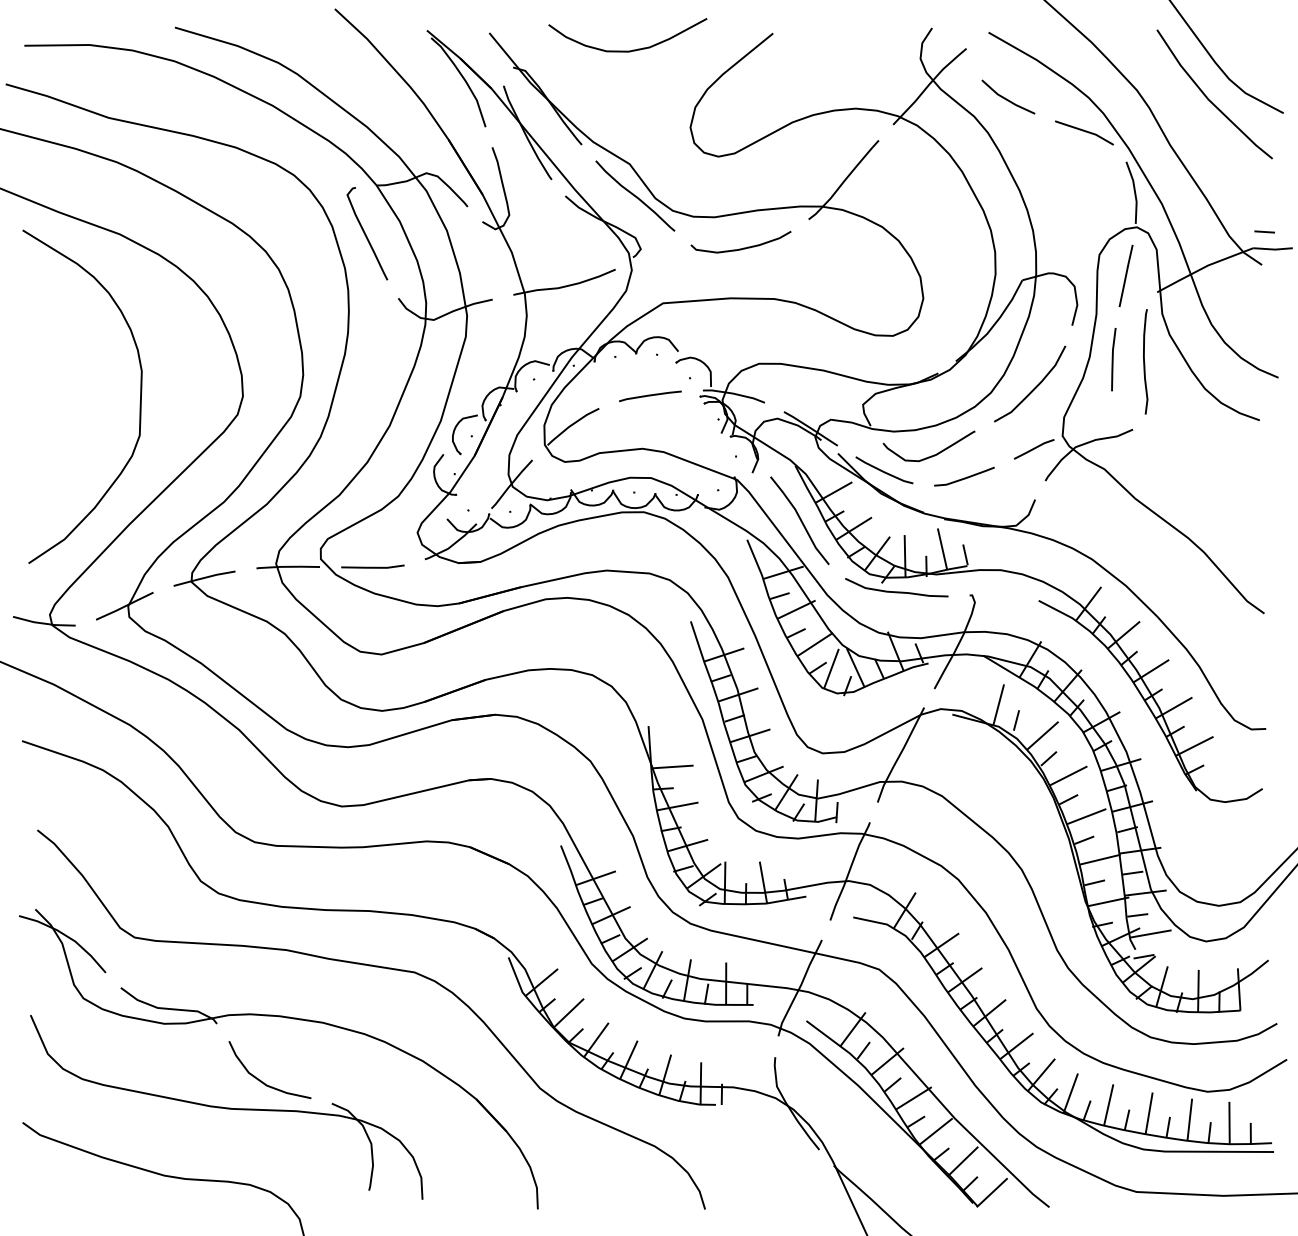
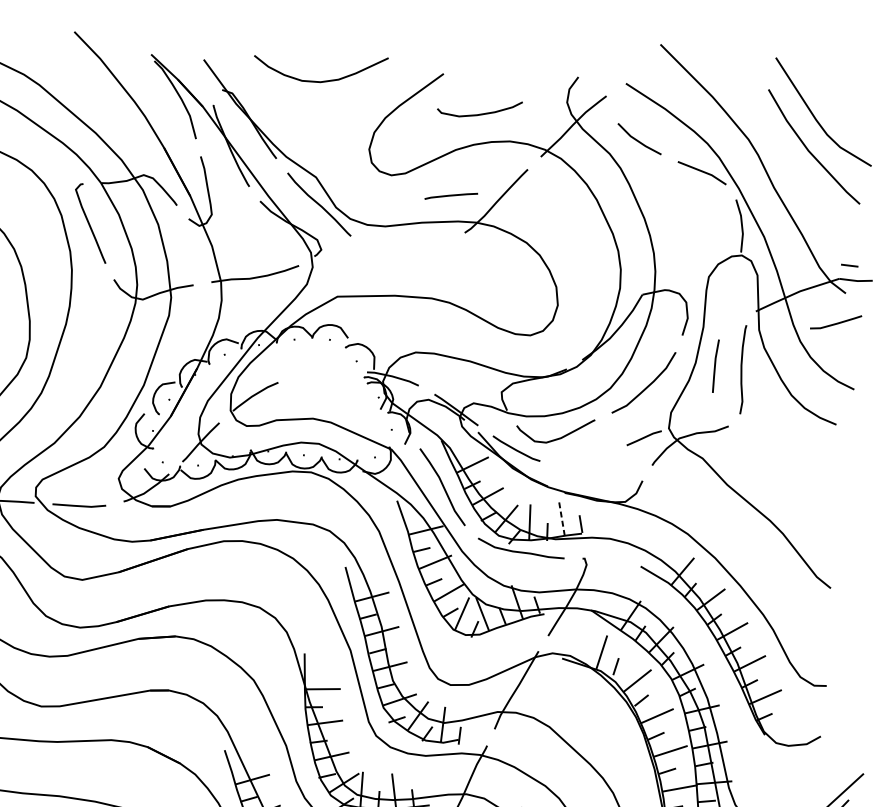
curve: (743, 247) -> (481, 113), moved
line: (1125, 275) -> (729, 295), removed
line: (650, 396) -> (451, 196), moved
line: (964, 477) -> (836, 323), moved
line: (942, 549) -> (561, 518), solid -> dashed

